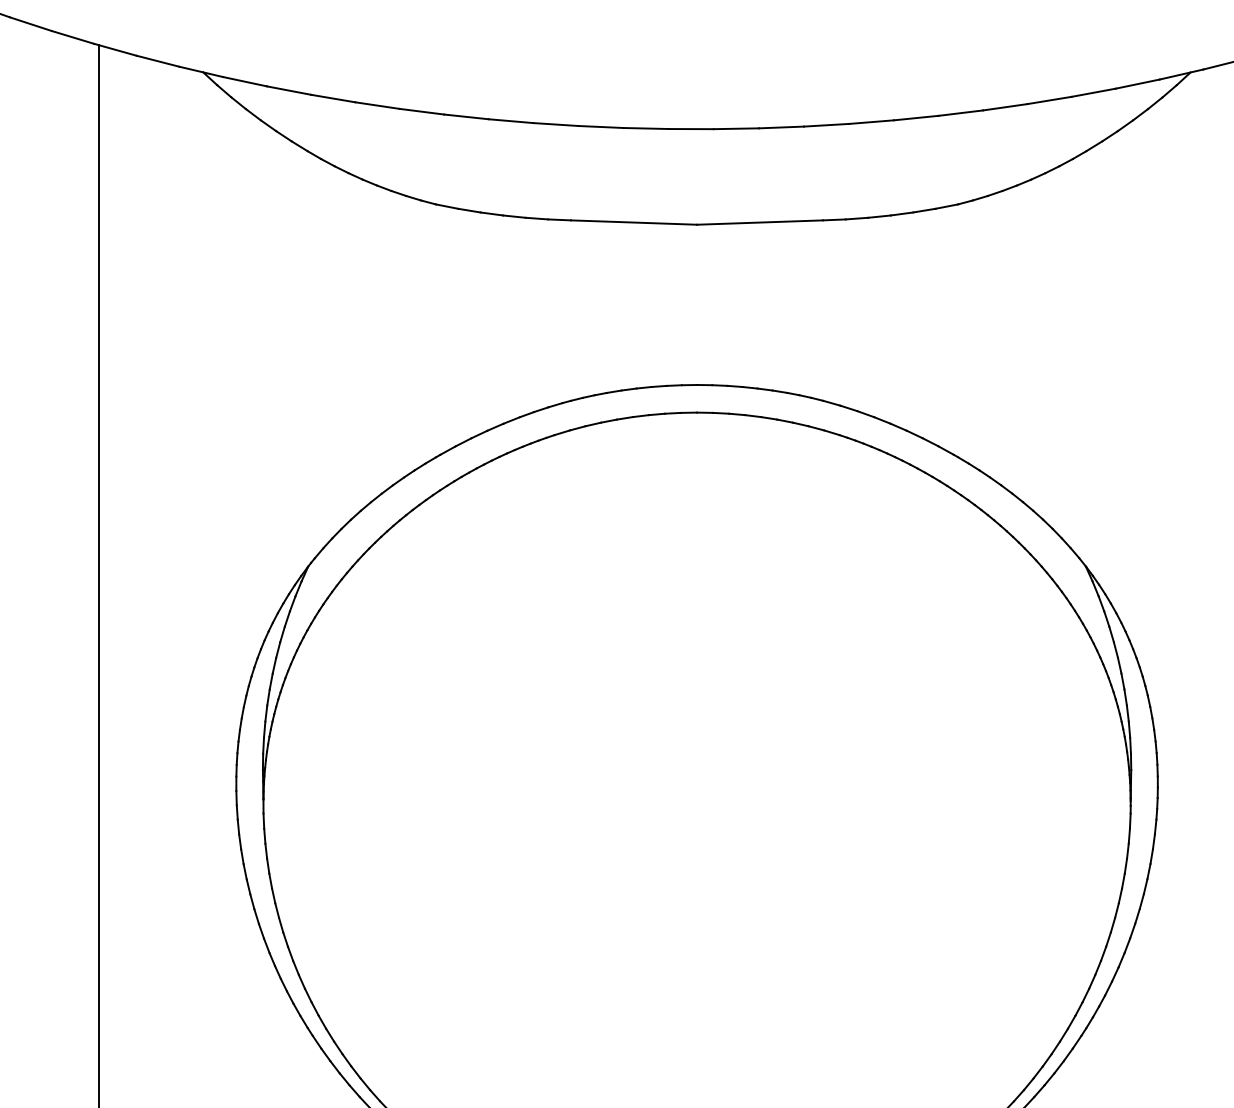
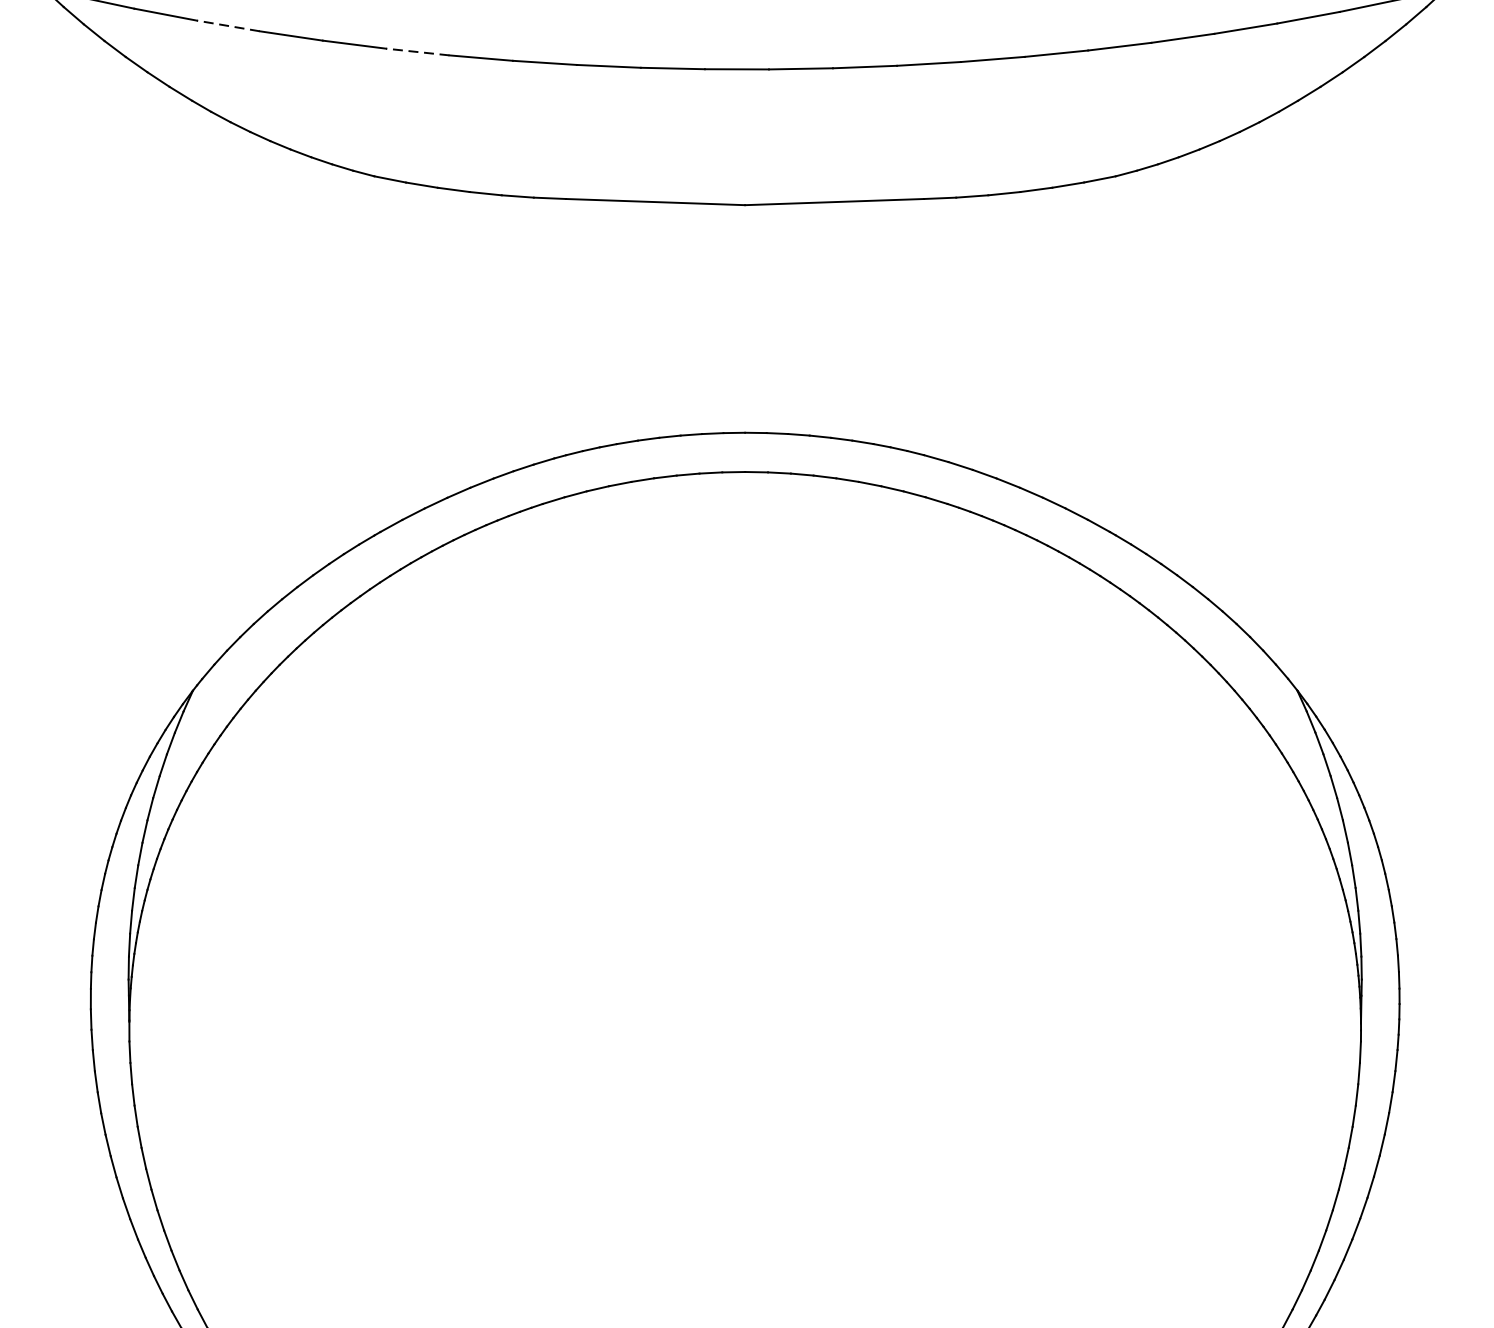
line: (332, 98) -> (227, 25), solid -> dashed
line: (466, 116) -> (417, 51), solid -> dashed

